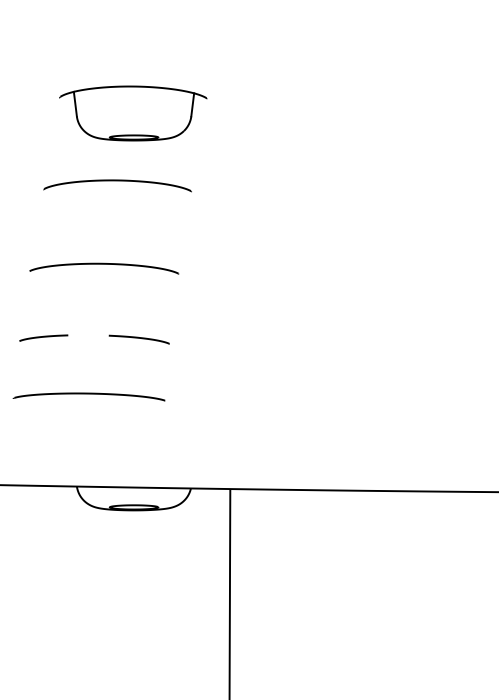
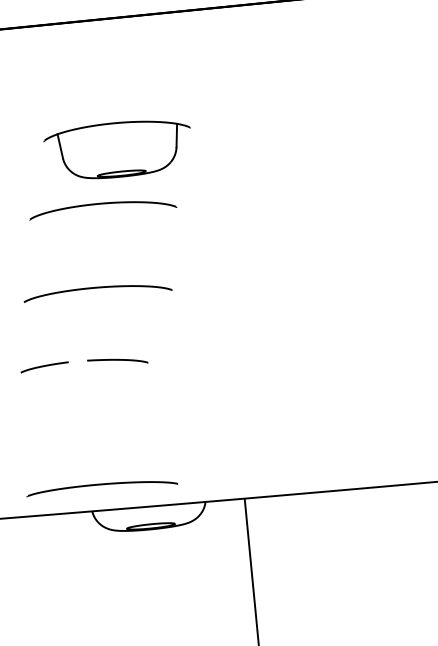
part: (133, 113) -> (118, 149), moved
curve: (138, 338) -> (116, 360), moved
curve: (88, 394) -> (101, 485), moved

